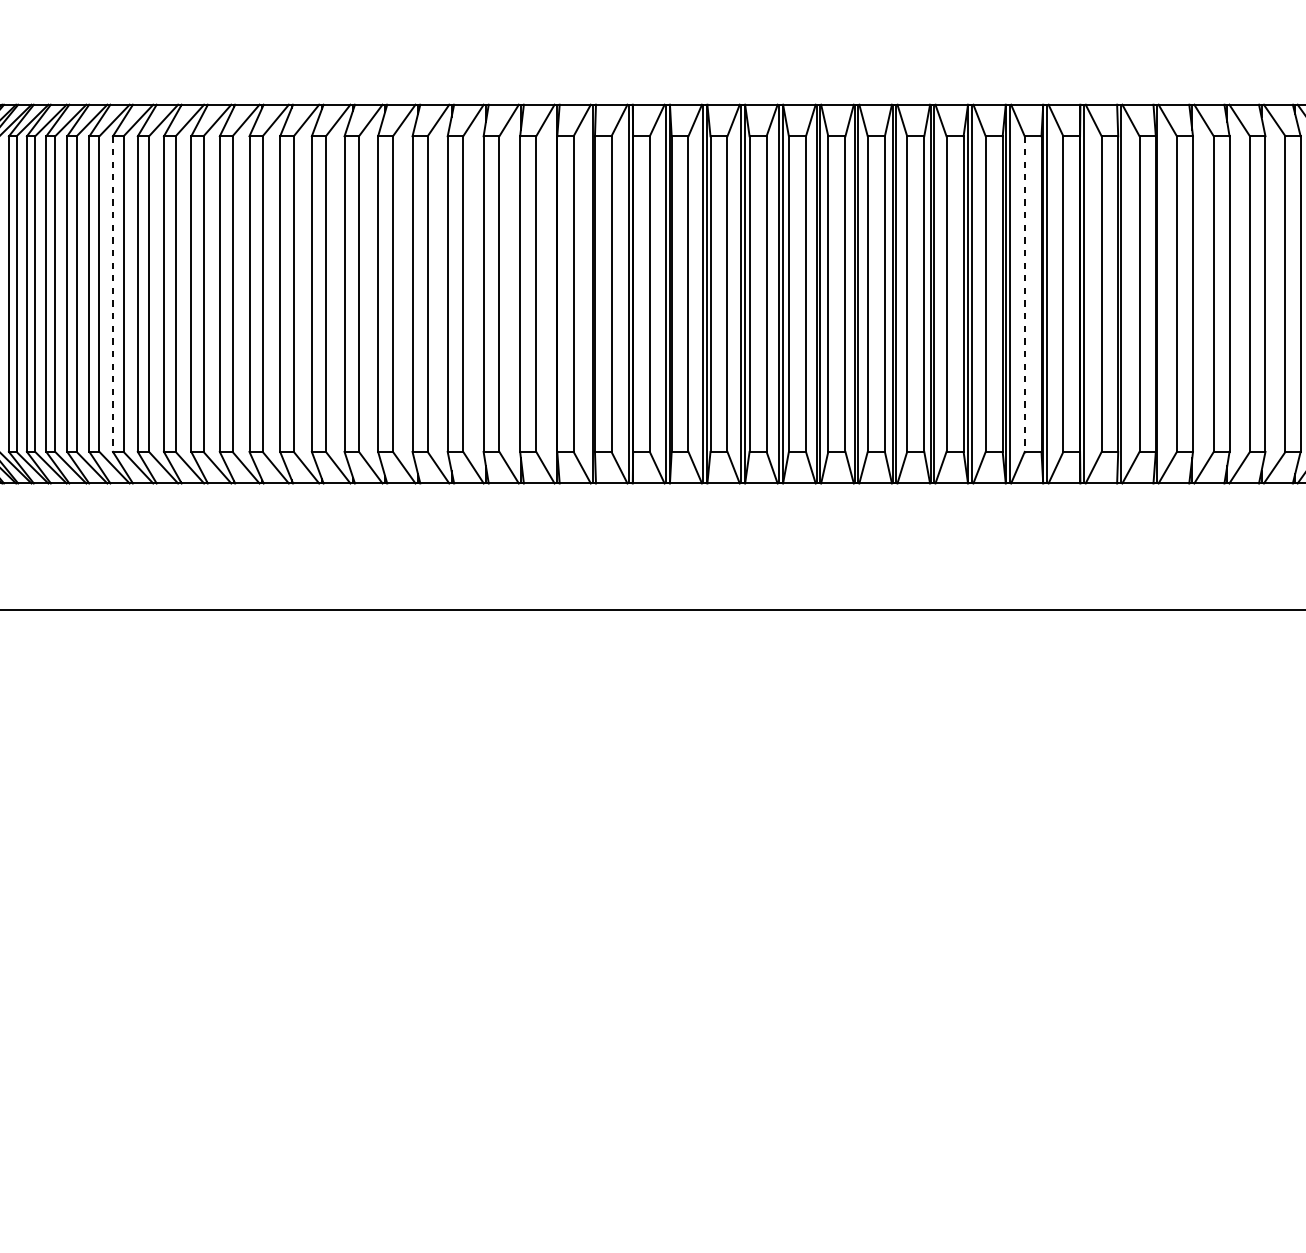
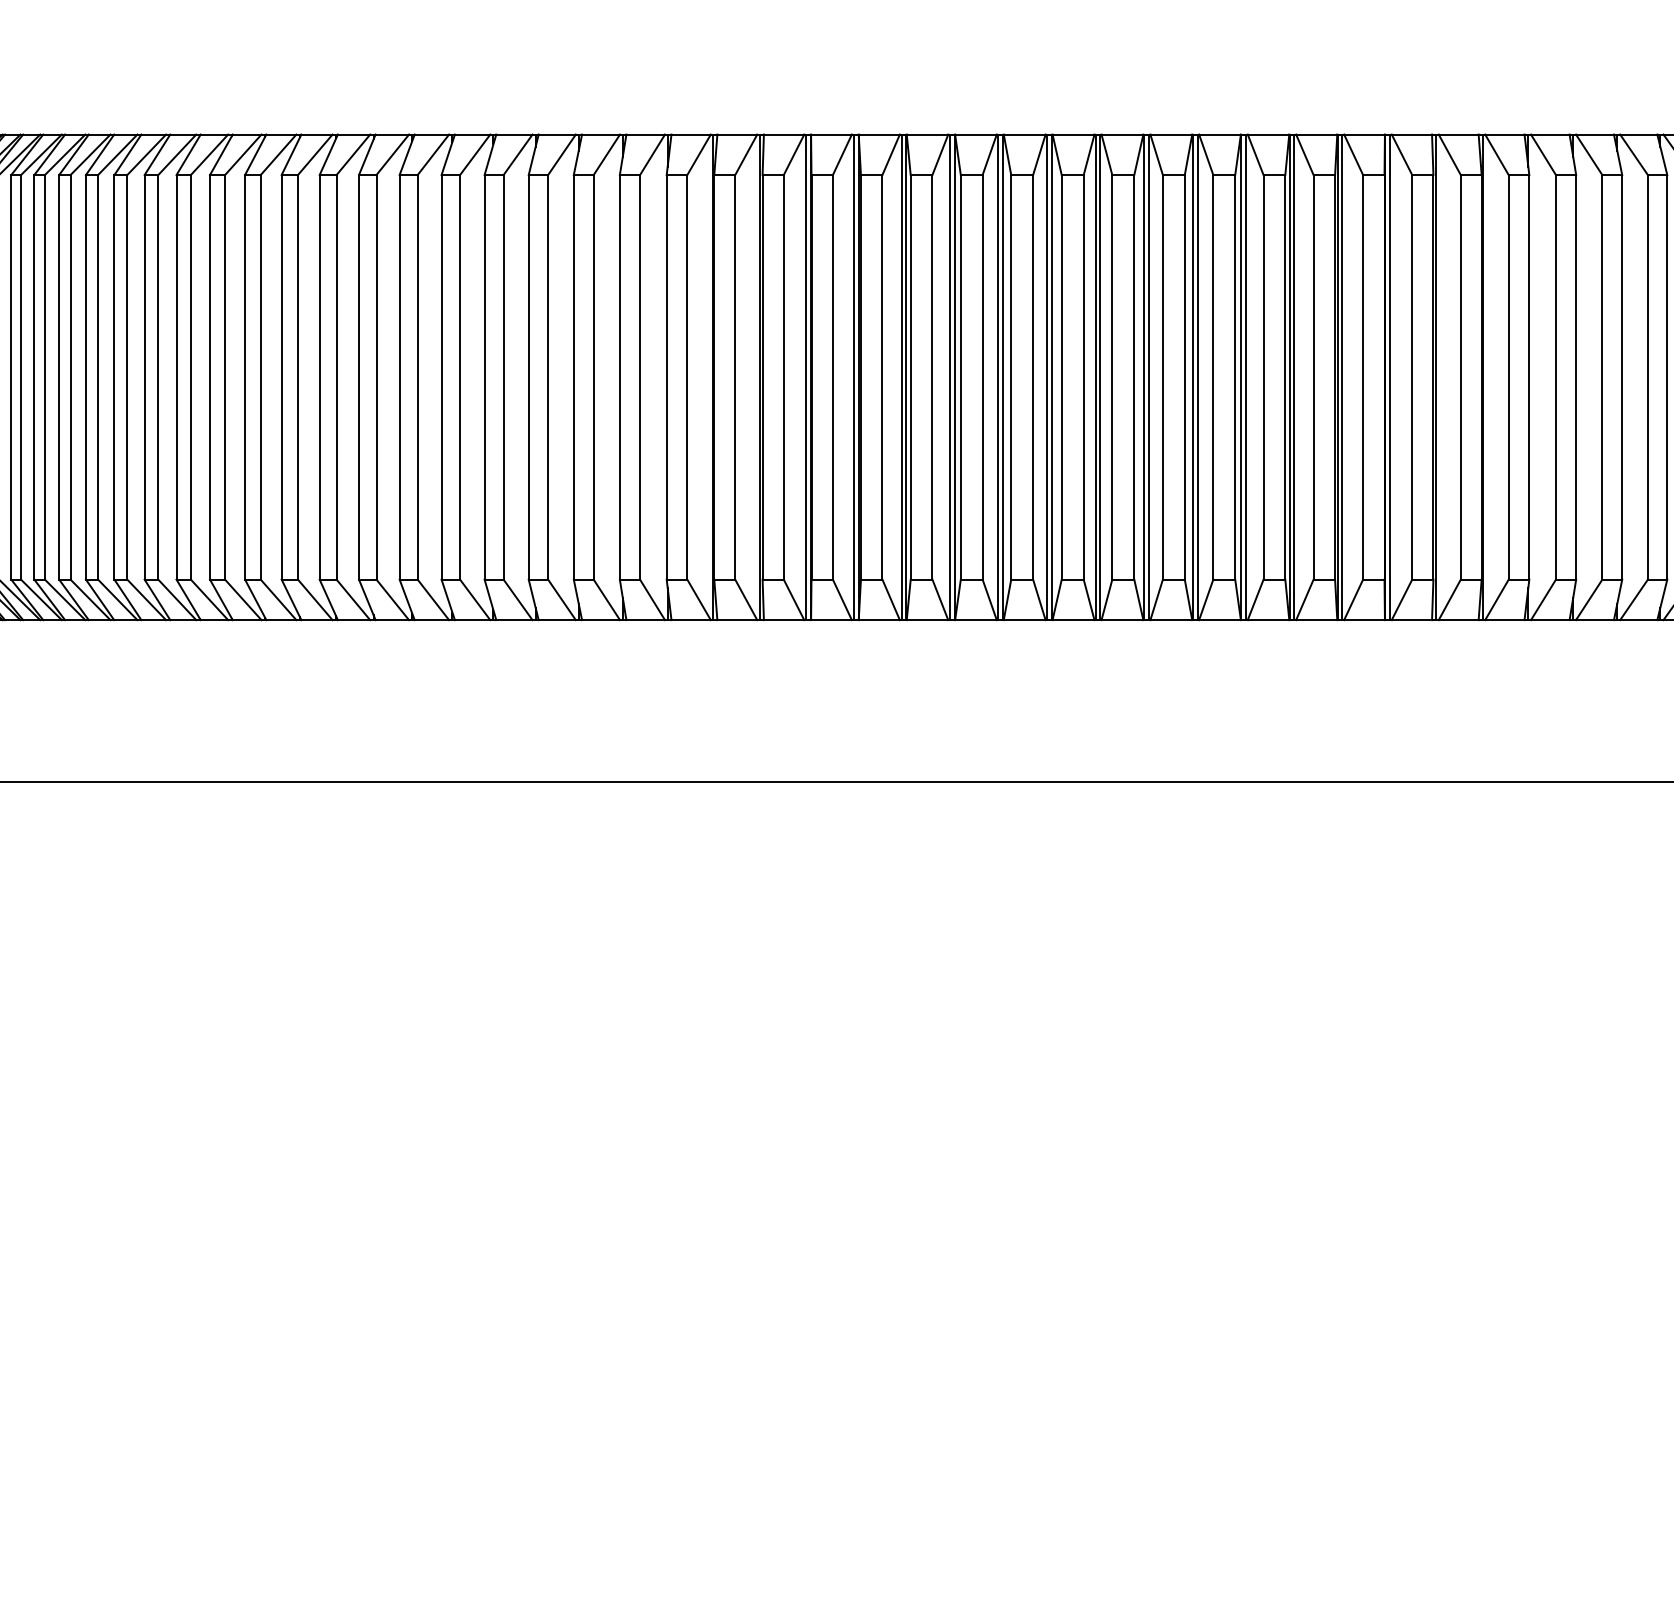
line: (112, 294) -> (144, 377), dashed -> solid
line: (1024, 294) -> (1313, 377), dashed -> solid

